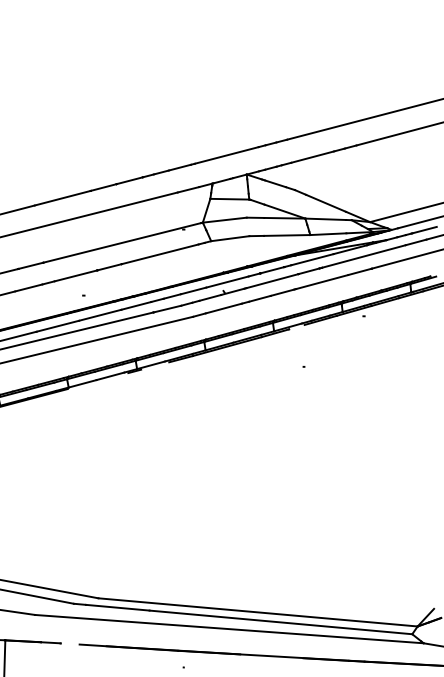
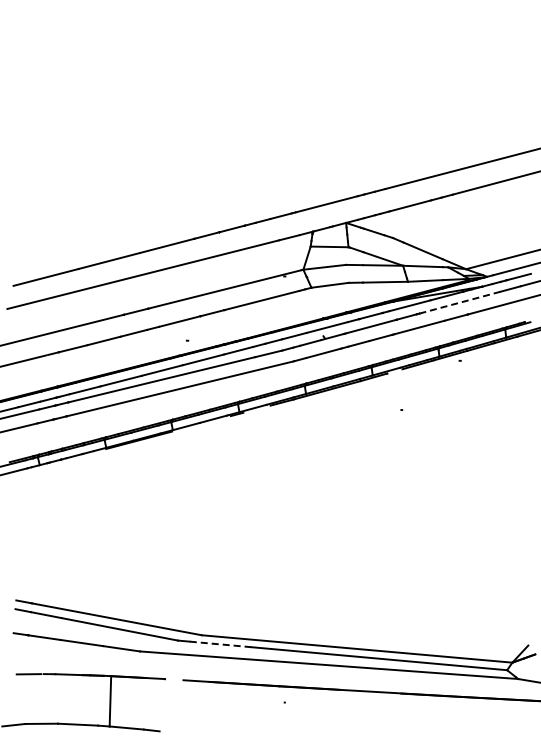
line: (364, 256) -> (460, 302), solid -> dashed
line: (117, 607) -> (220, 644), solid -> dashed

